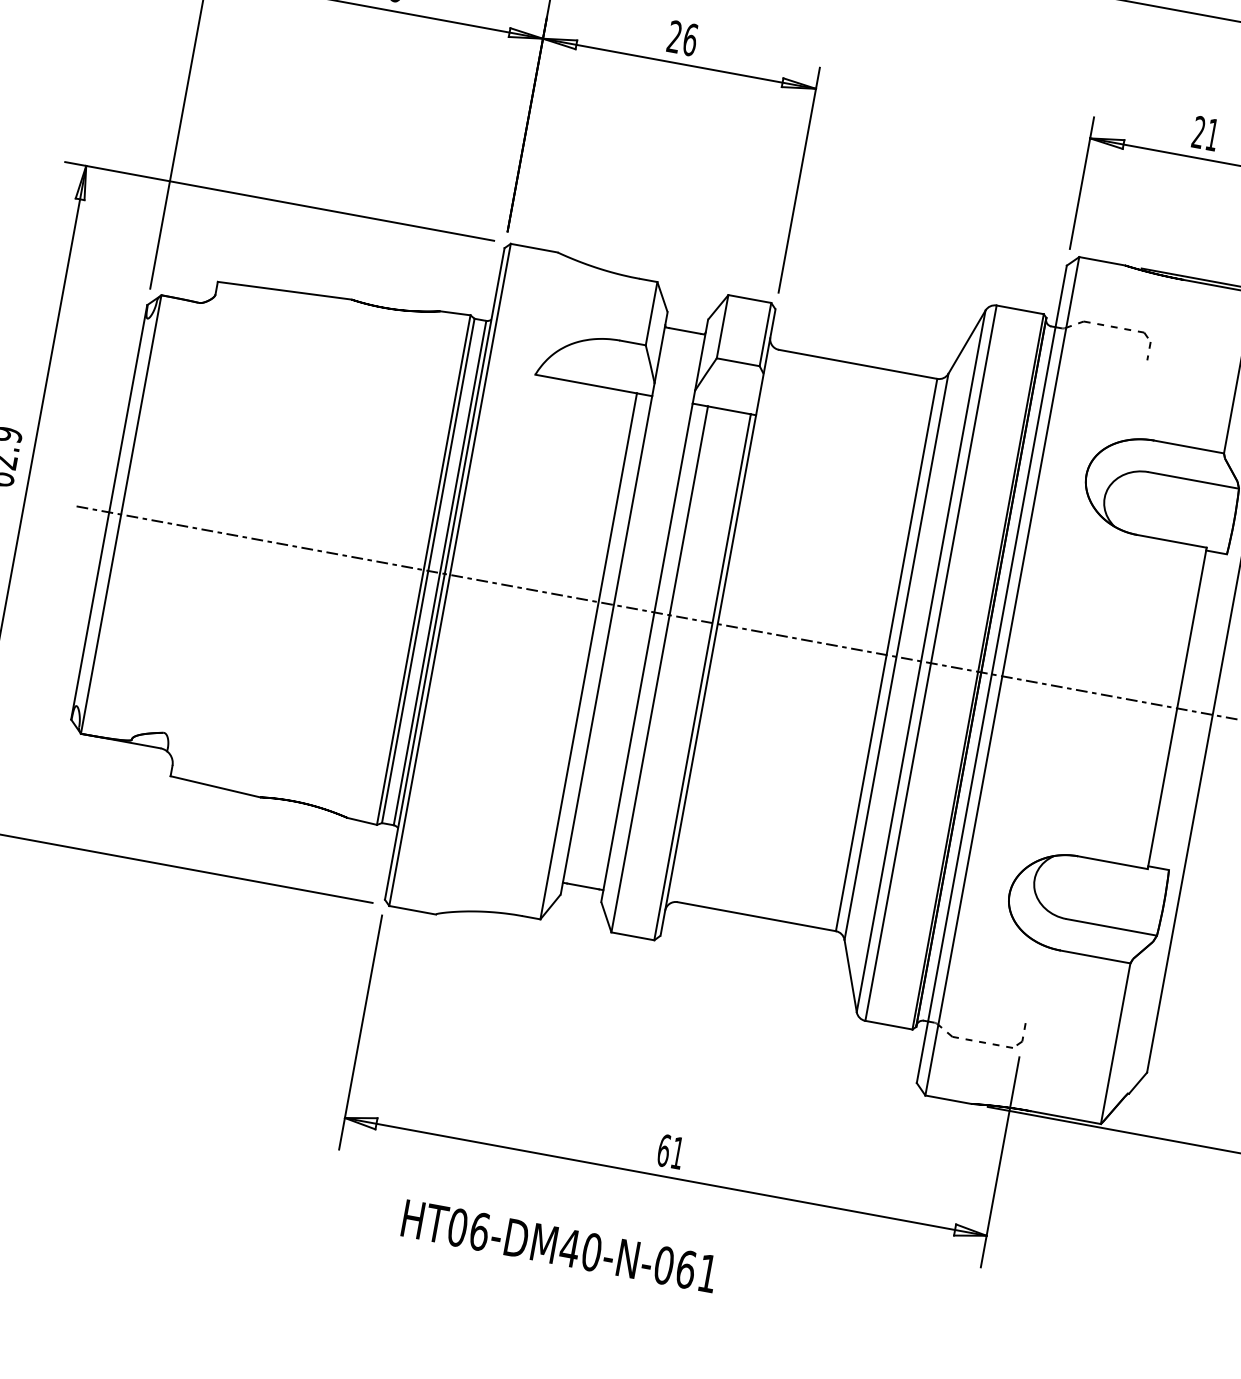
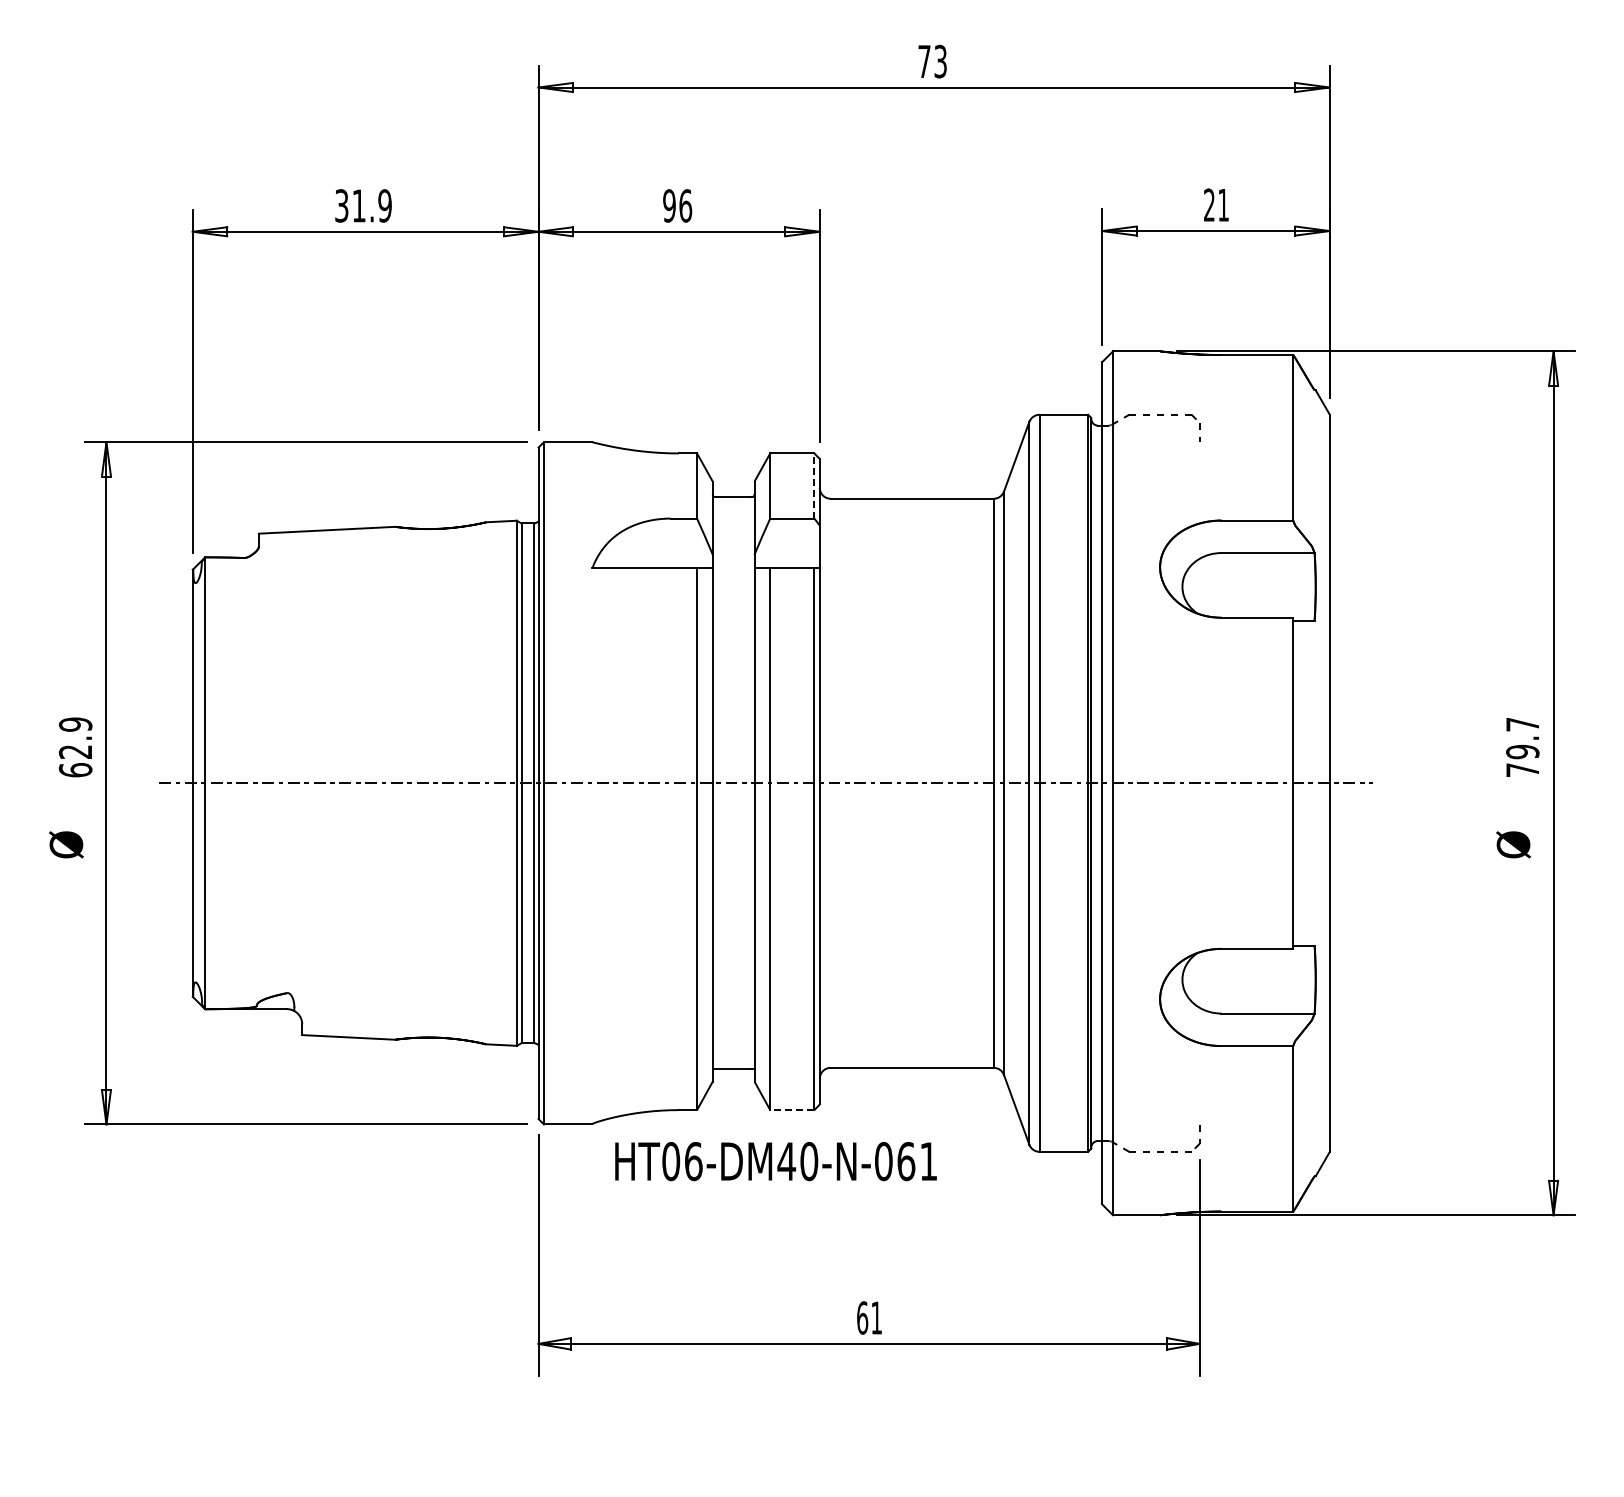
text: (674, 36) -> (669, 205), 26 -> 96
line: (765, 335) -> (814, 486), solid -> dashed
line: (632, 936) -> (791, 1110), solid -> dashed
text: (559, 1246) -> (775, 1161), moved

